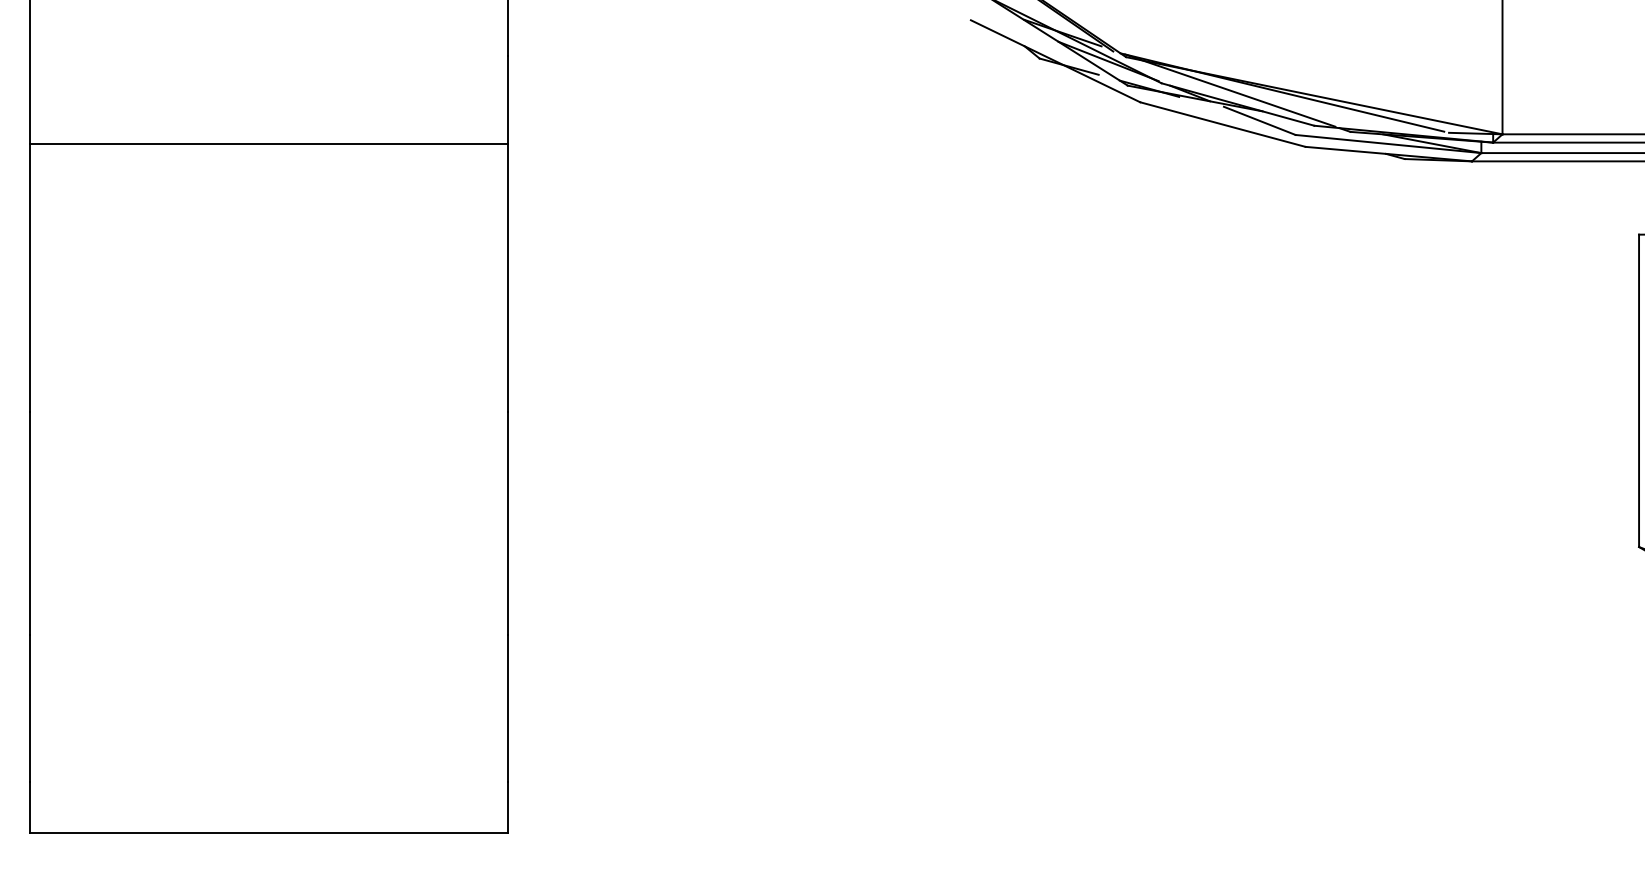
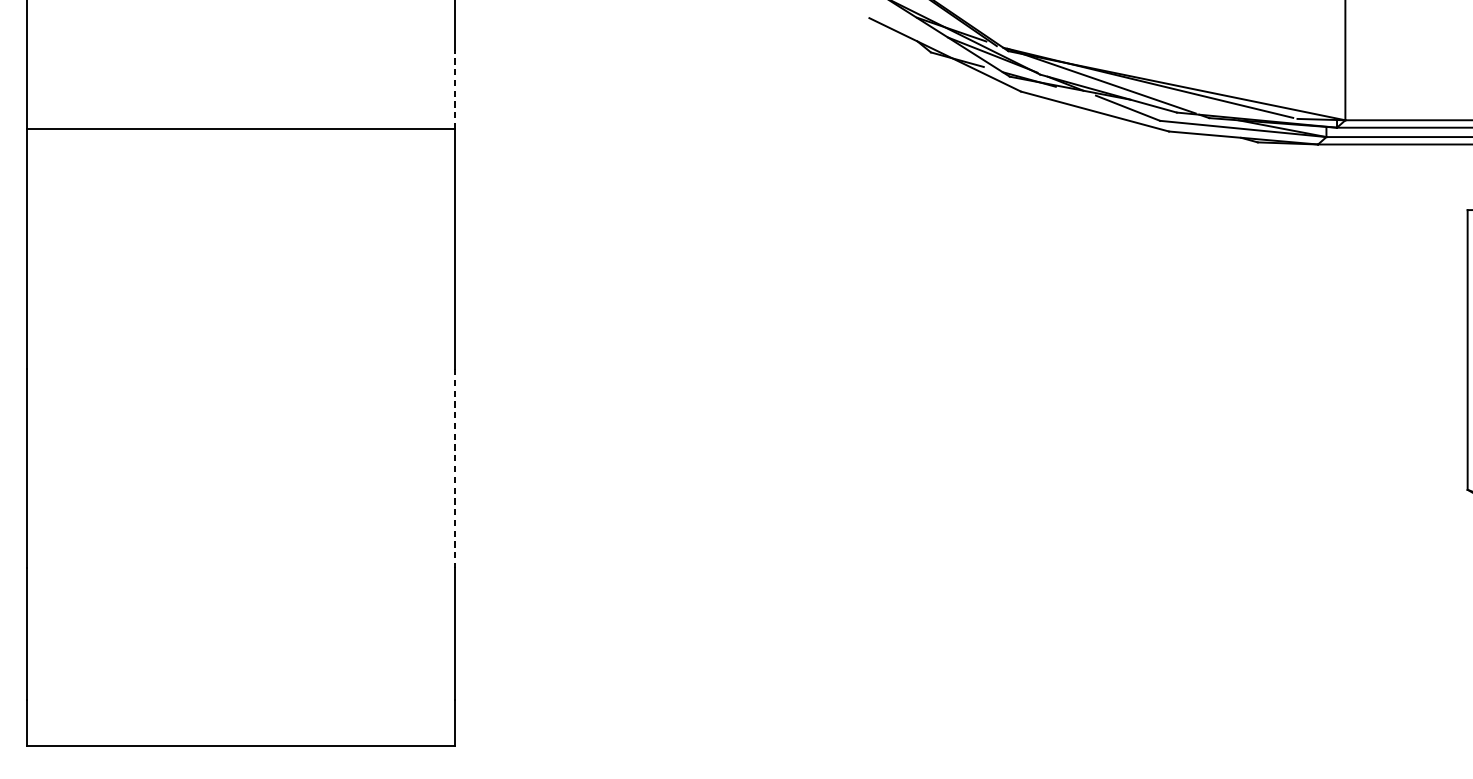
line: (508, 99) -> (455, 89), solid -> dashed
line: (508, 523) -> (455, 468), solid -> dashed

